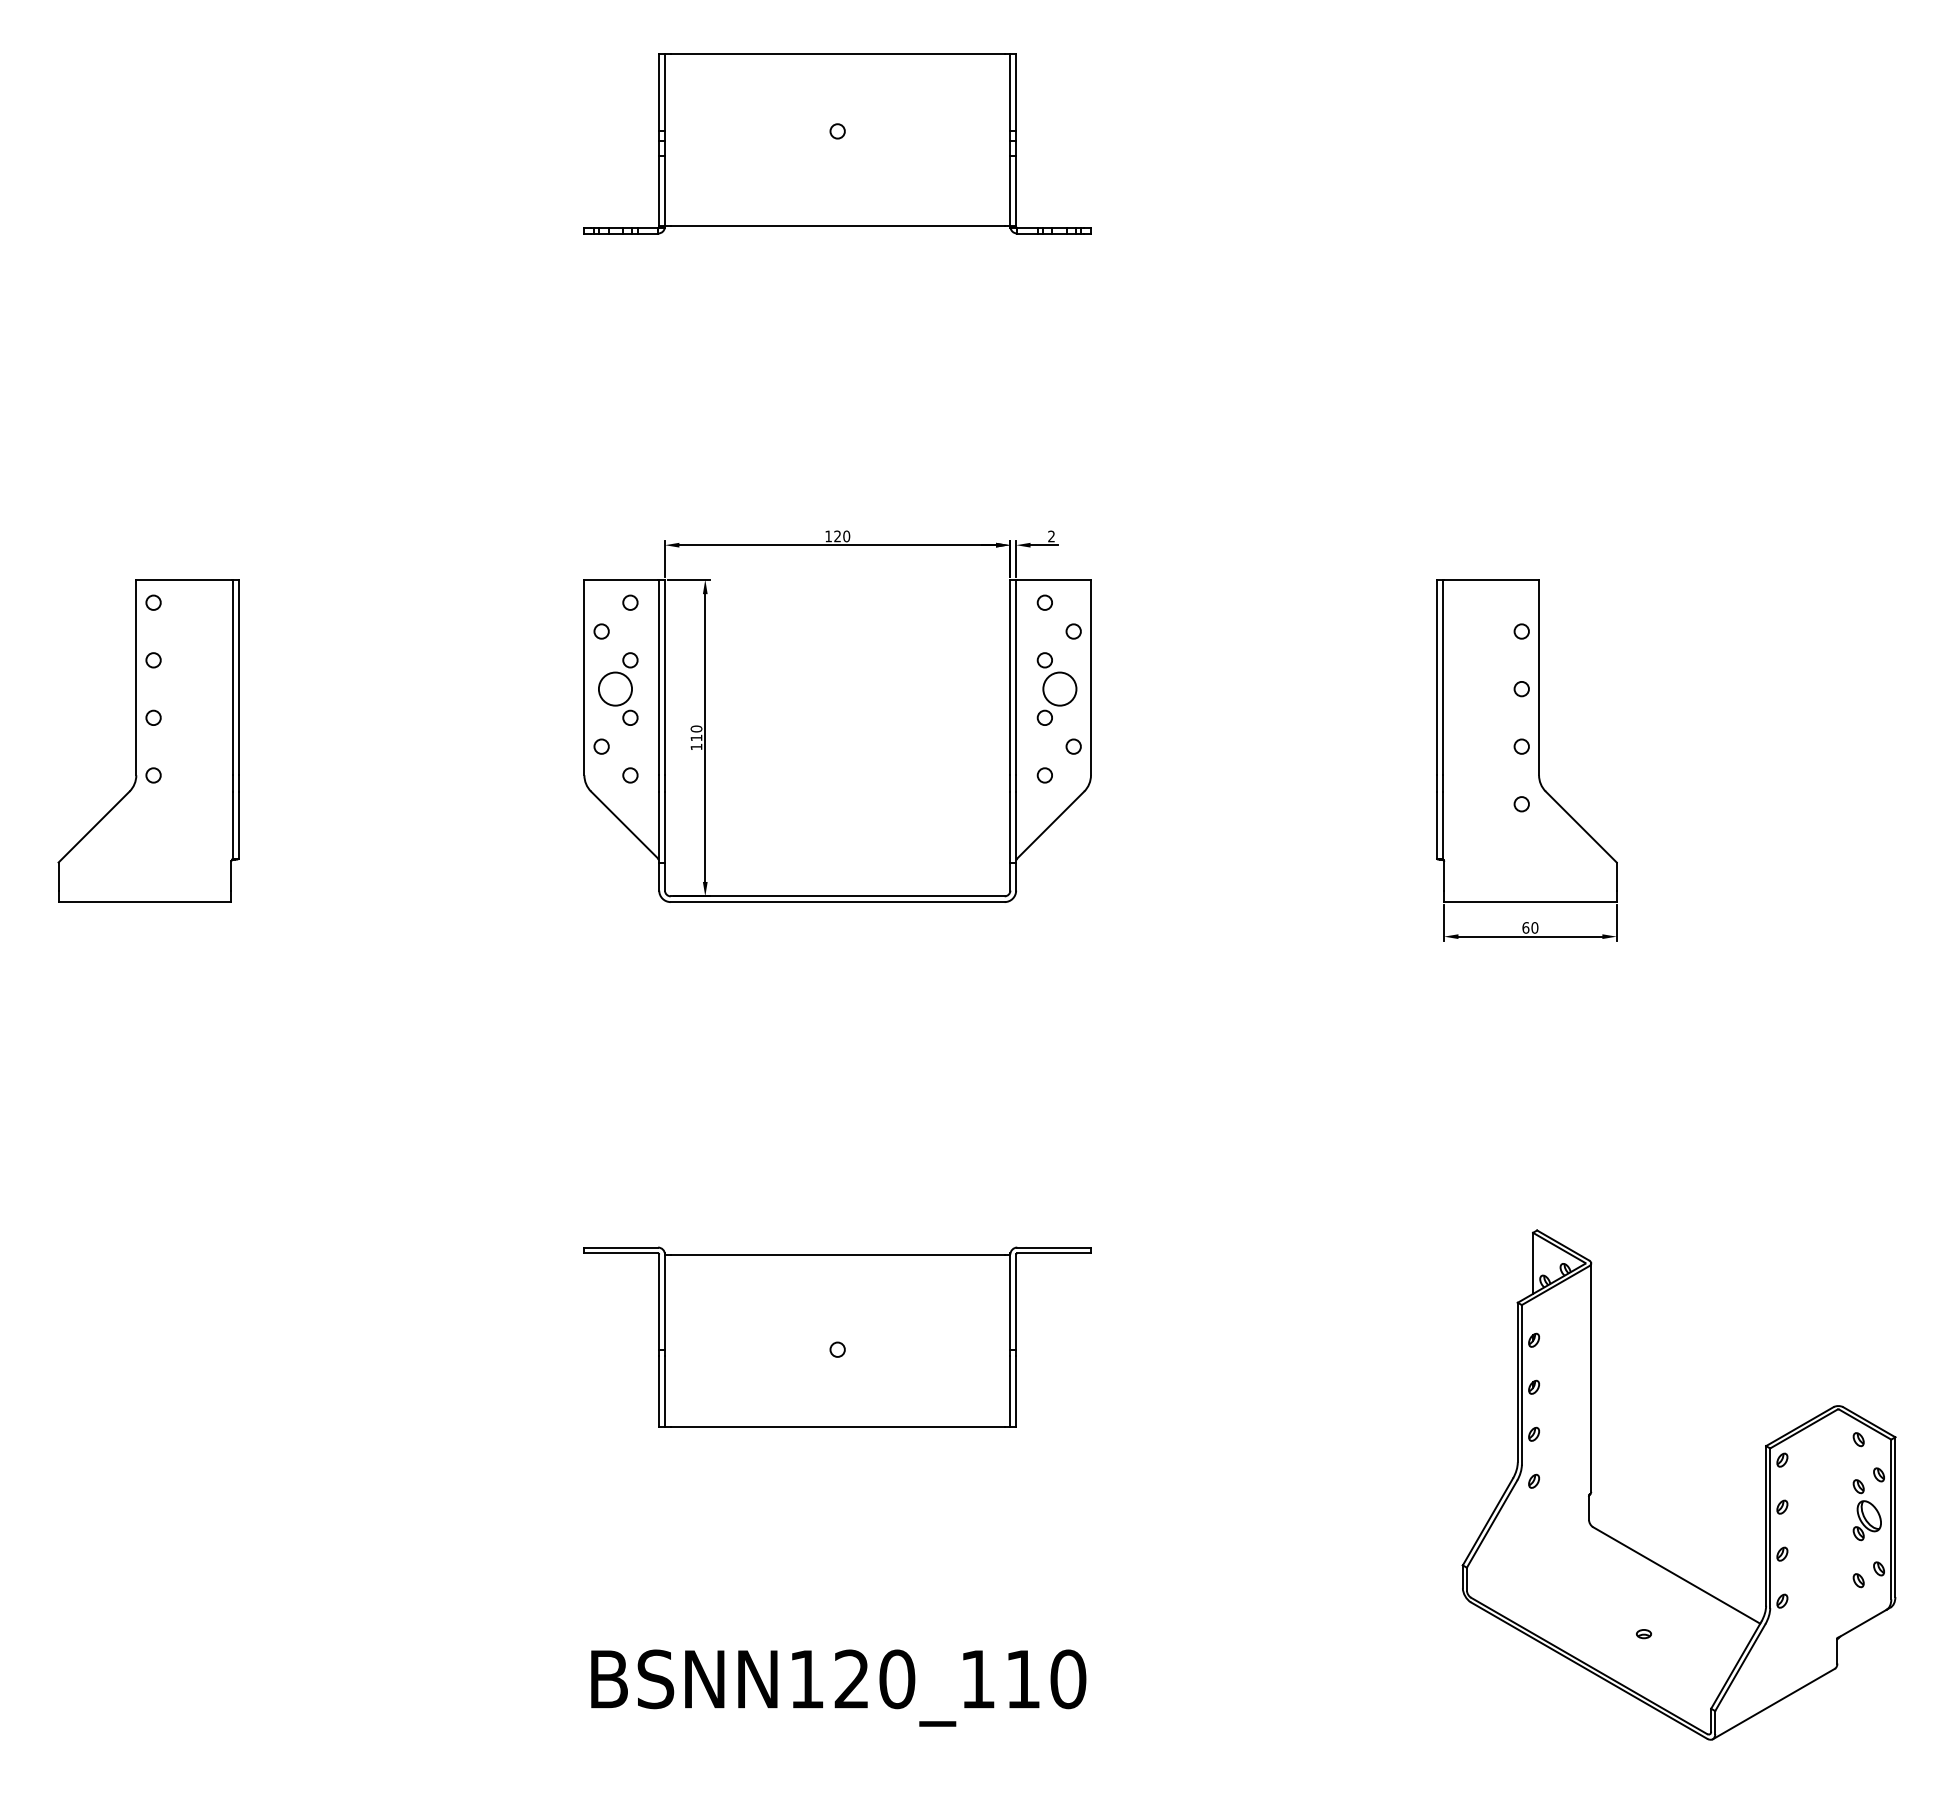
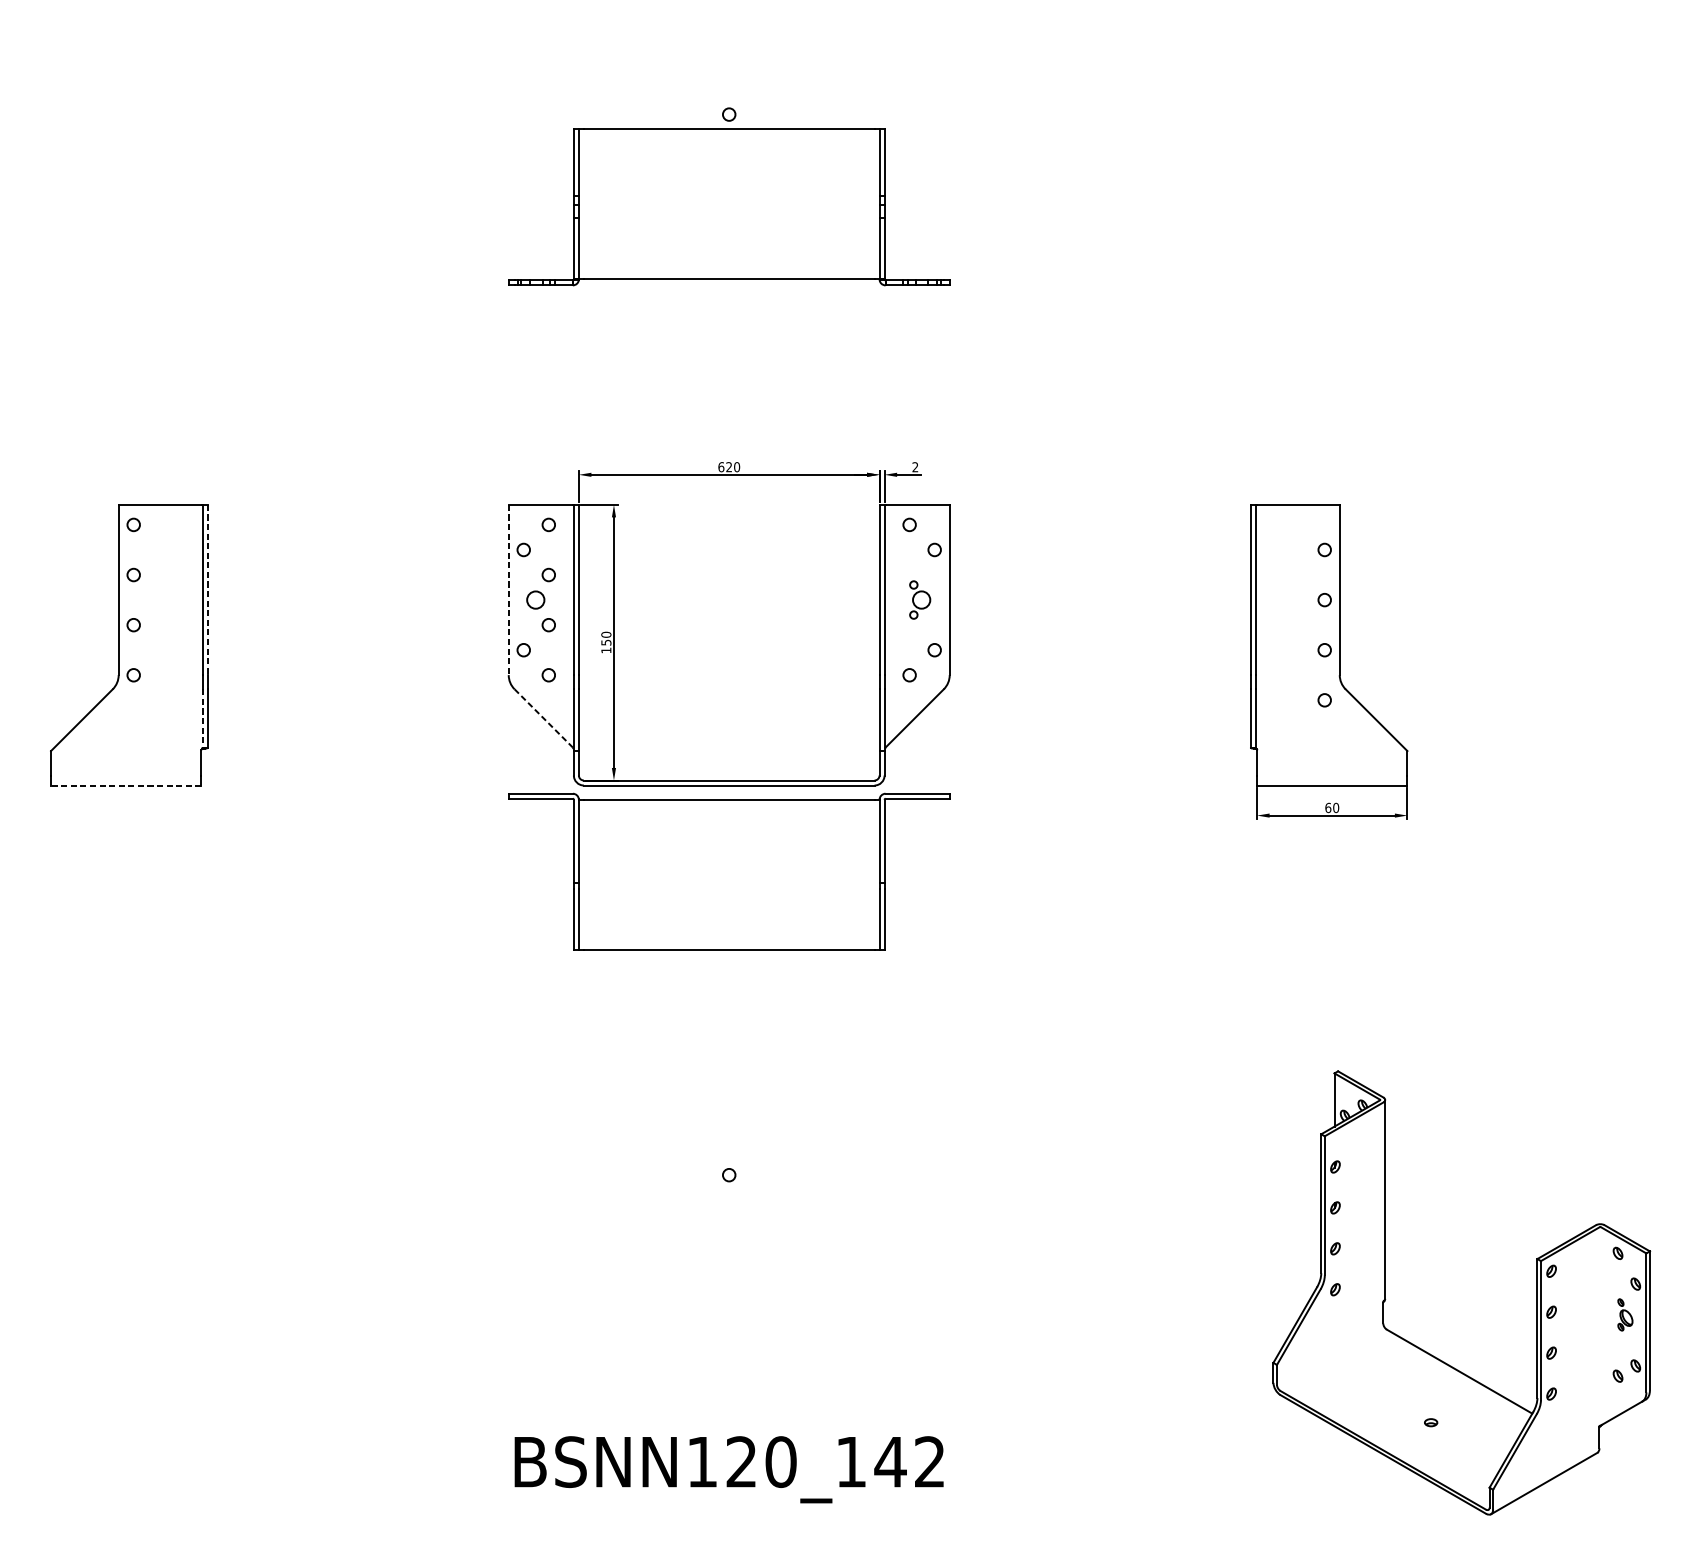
part: (837, 143) -> (729, 206), moved
text: (828, 536) -> (721, 467), 120 -> 620
line: (238, 677) -> (207, 589), solid -> dashed
line: (584, 677) -> (508, 589), solid -> dashed
circle: (615, 688) -> (535, 599), size x0.6
part: (1056, 688) -> (919, 599), size x0.6
text: (696, 737) -> (606, 642), 110 -> 150
line: (232, 825) -> (202, 718), solid -> dashed
line: (624, 825) -> (543, 718), solid -> dashed
line: (144, 902) -> (125, 785), solid -> dashed
part: (837, 1336) -> (729, 871), moved
part: (1866, 1510) -> (1624, 1315), size x0.6
text: (1045, 1679) -> (910, 1462), BSNN120_110 -> BSNN120_142

